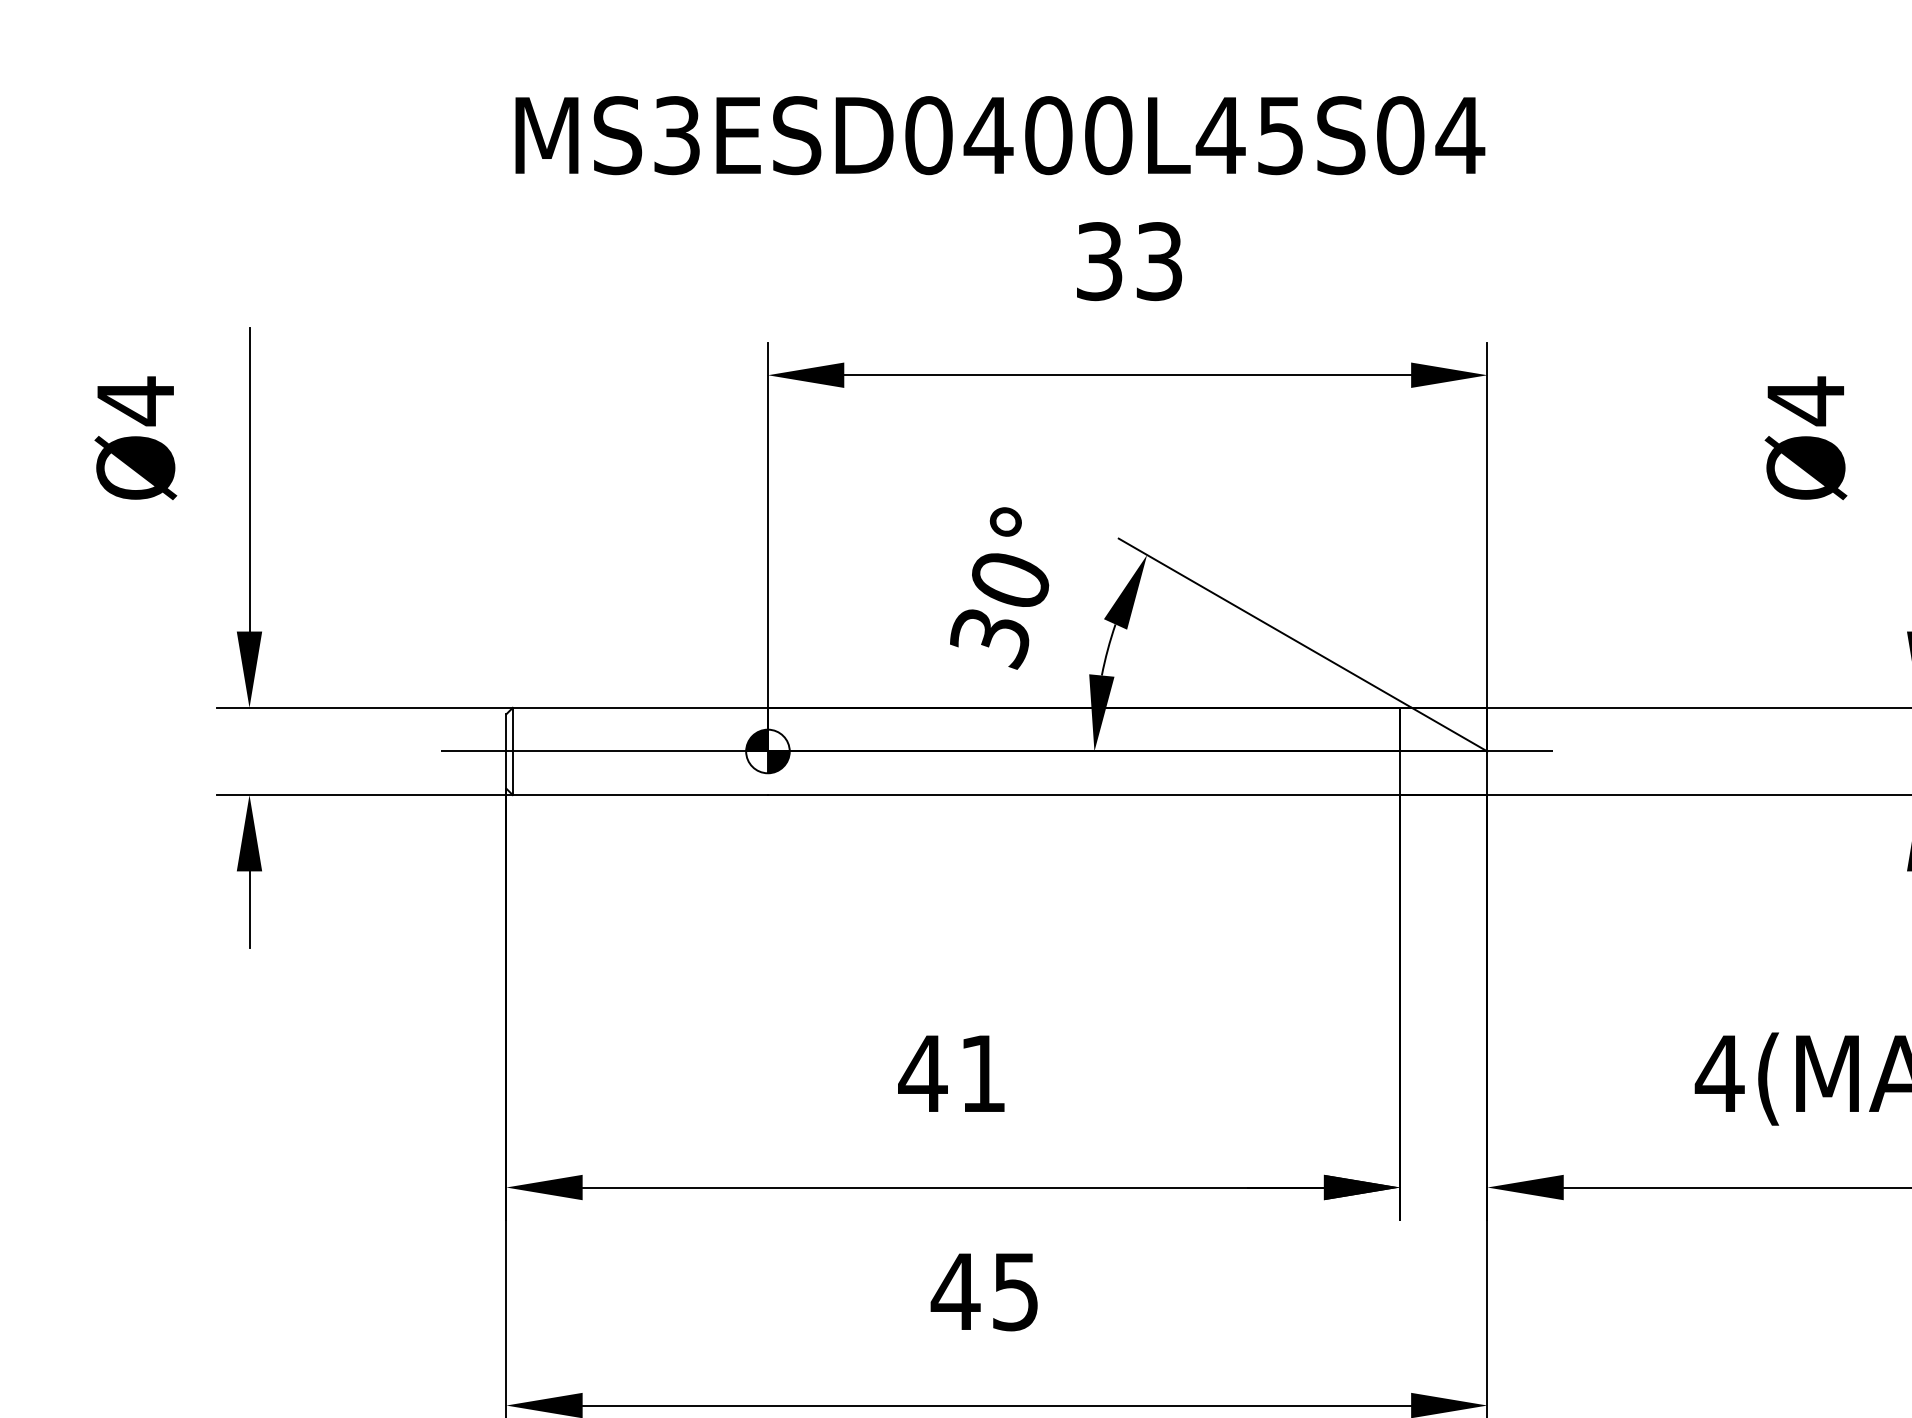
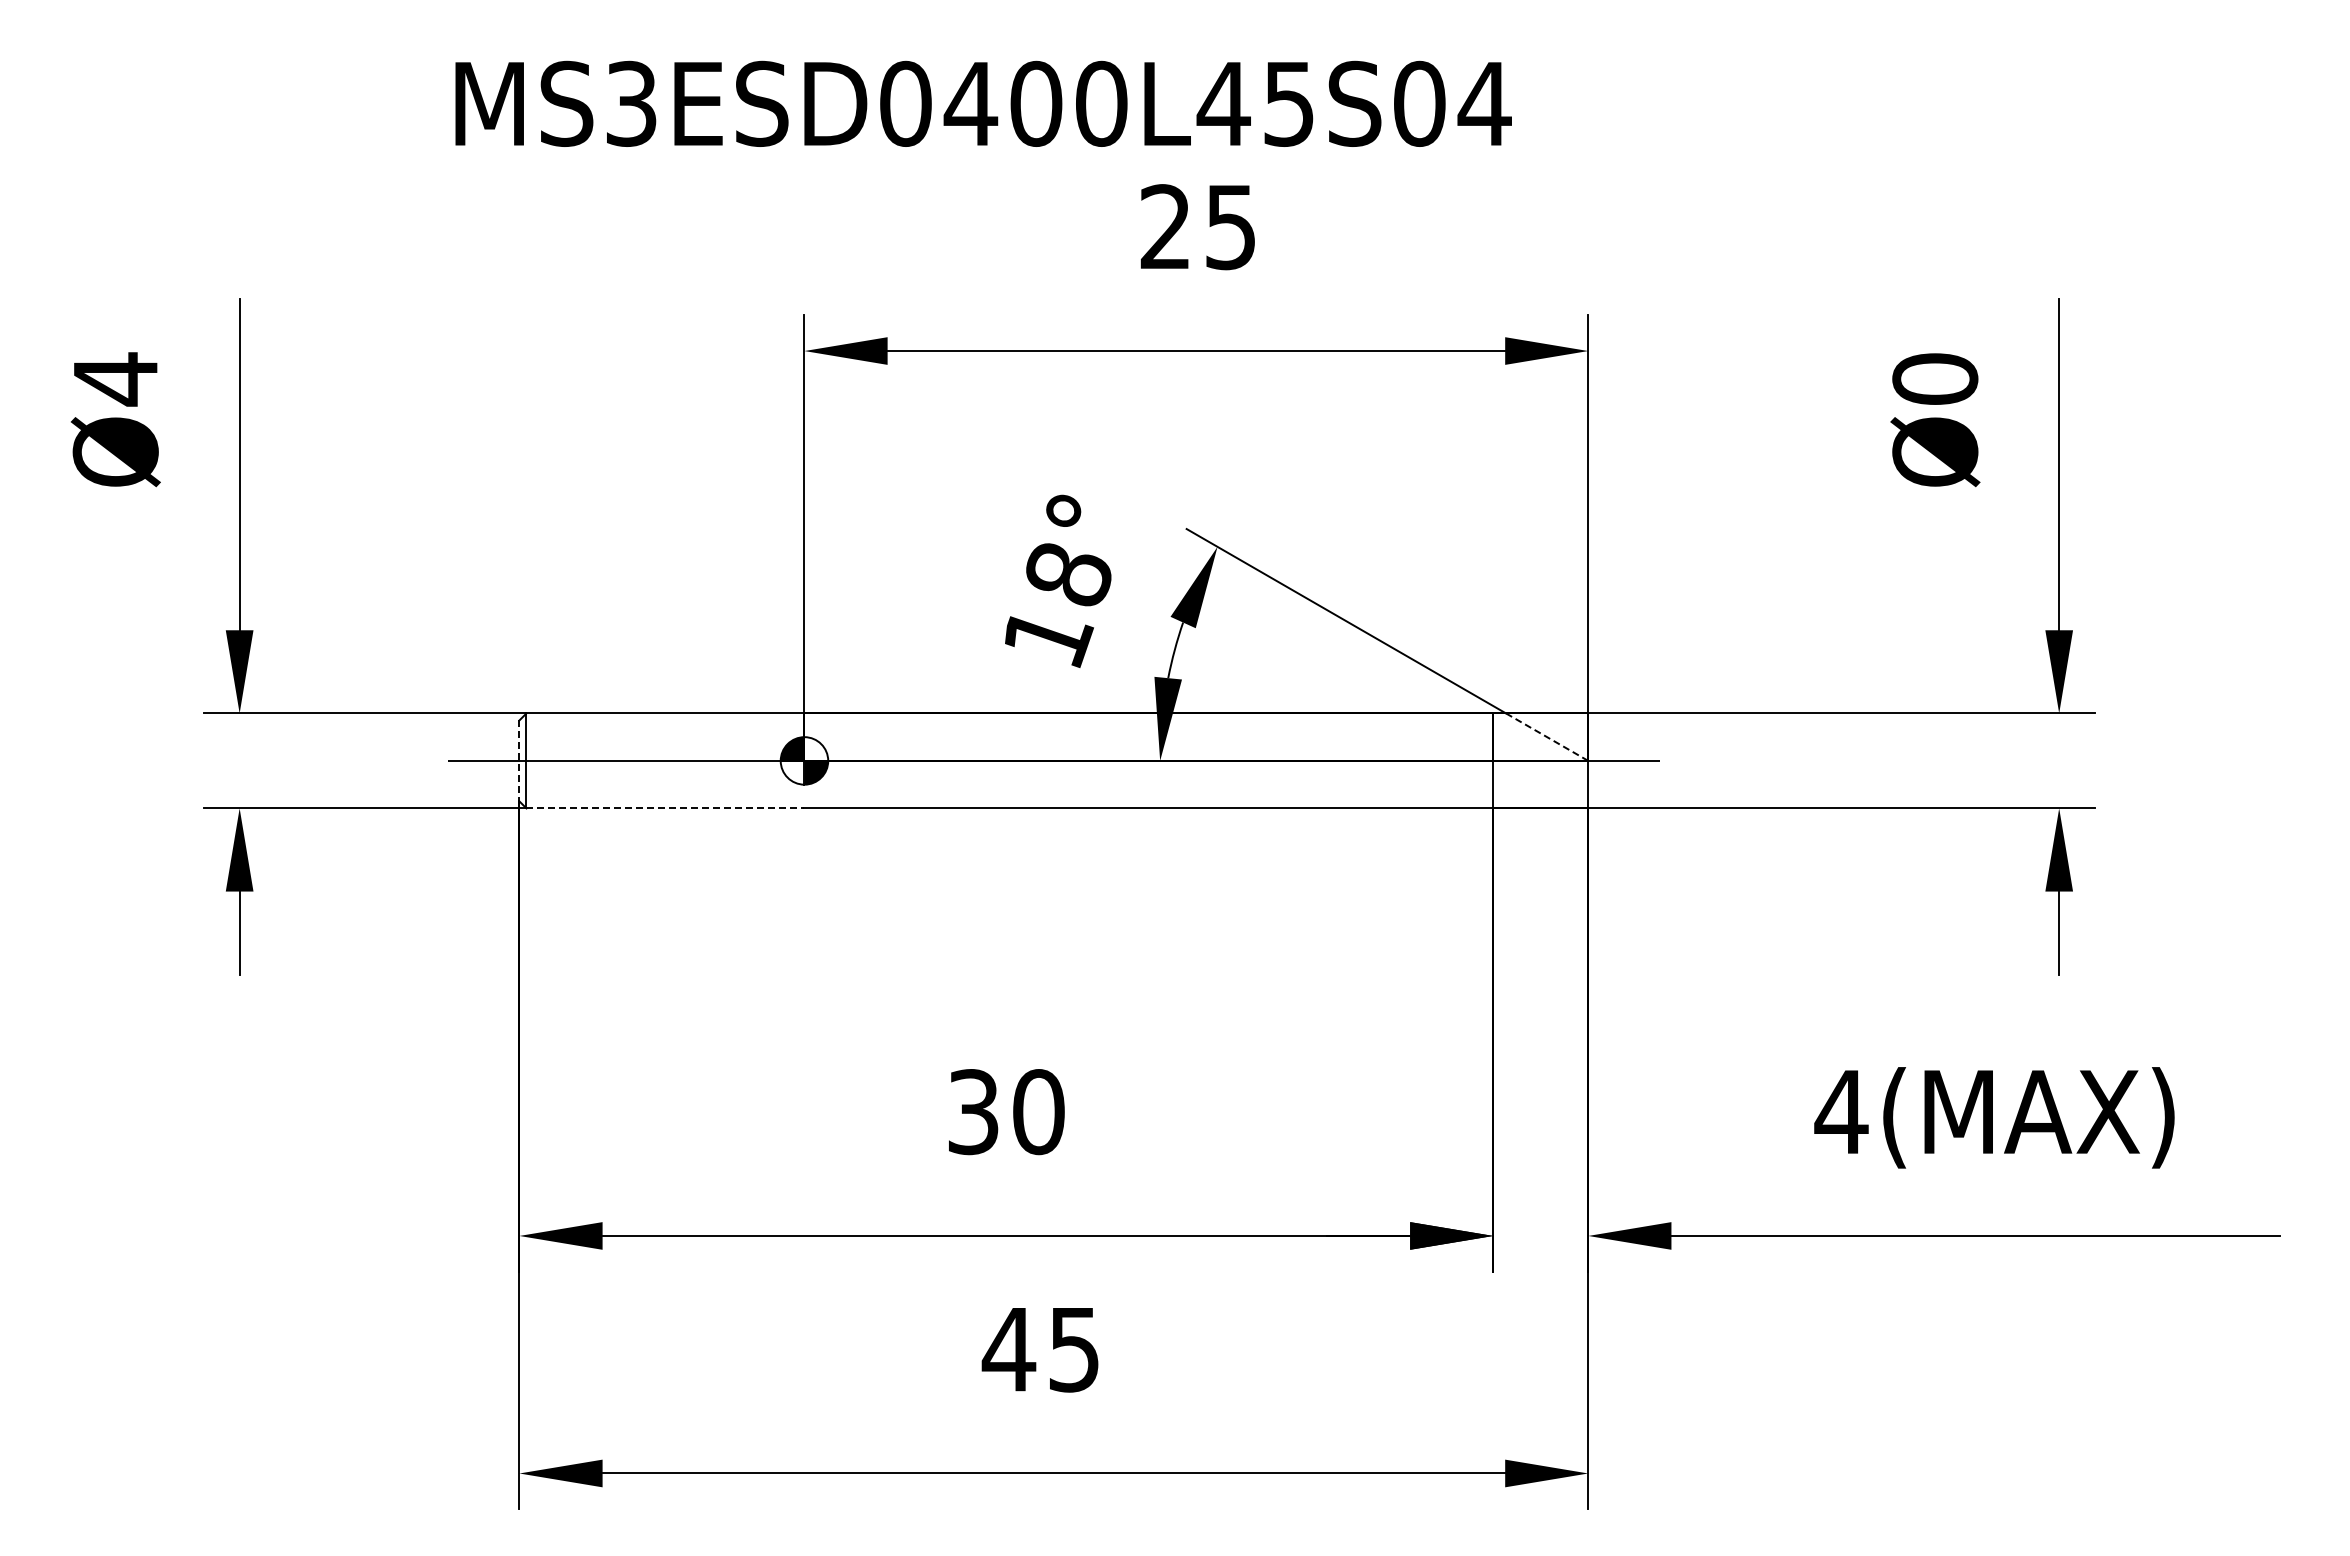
text: (1000, 135) -> (983, 103), moved
text: (1128, 261) -> (1197, 227), 33 -> 25
text: (1806, 401) -> (1935, 379), Ø4 -> Ø0
text: (999, 610) -> (1056, 607), 30° -> 18°
line: (1449, 729) -> (1547, 737), solid -> dashed
line: (506, 752) -> (519, 761), solid -> dashed
line: (640, 795) -> (665, 808), solid -> dashed
text: (952, 1074) -> (1005, 1112), 41 -> 30

